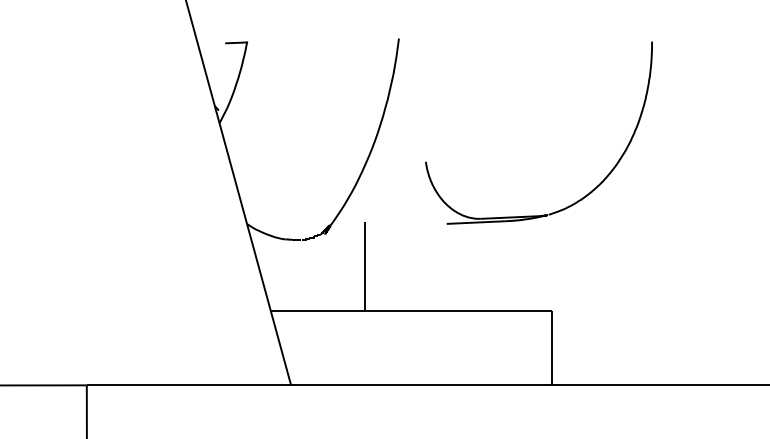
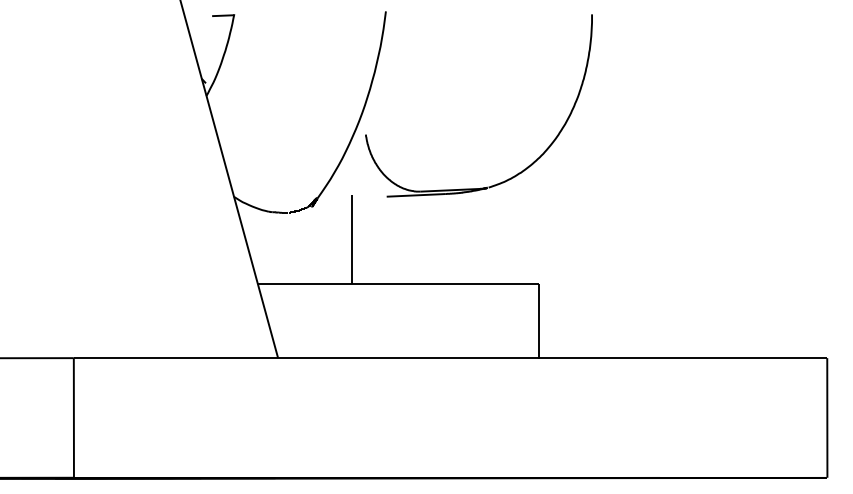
part: (578, 199) -> (518, 172), moved

